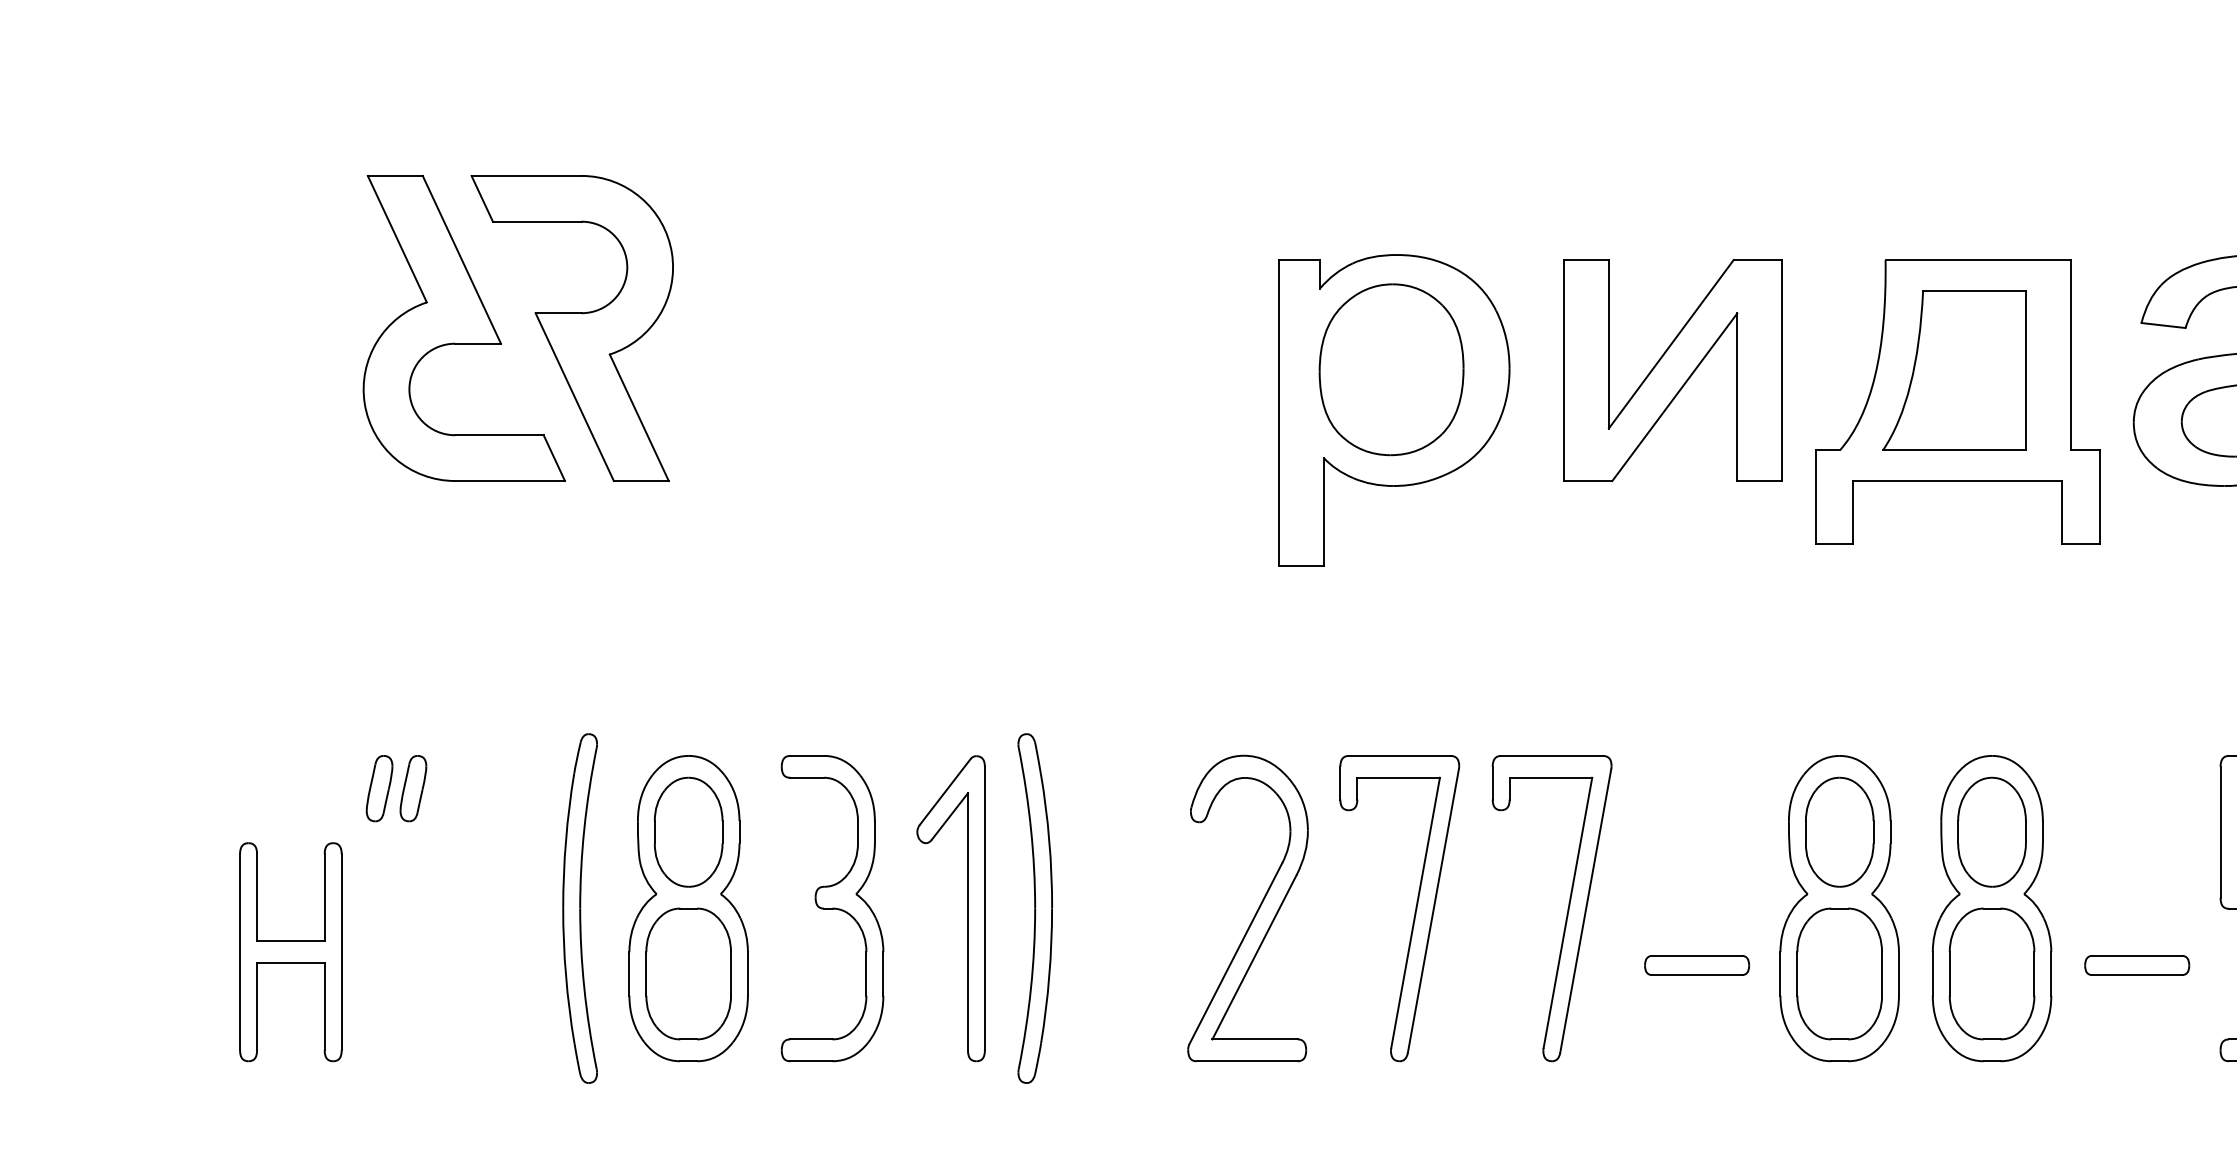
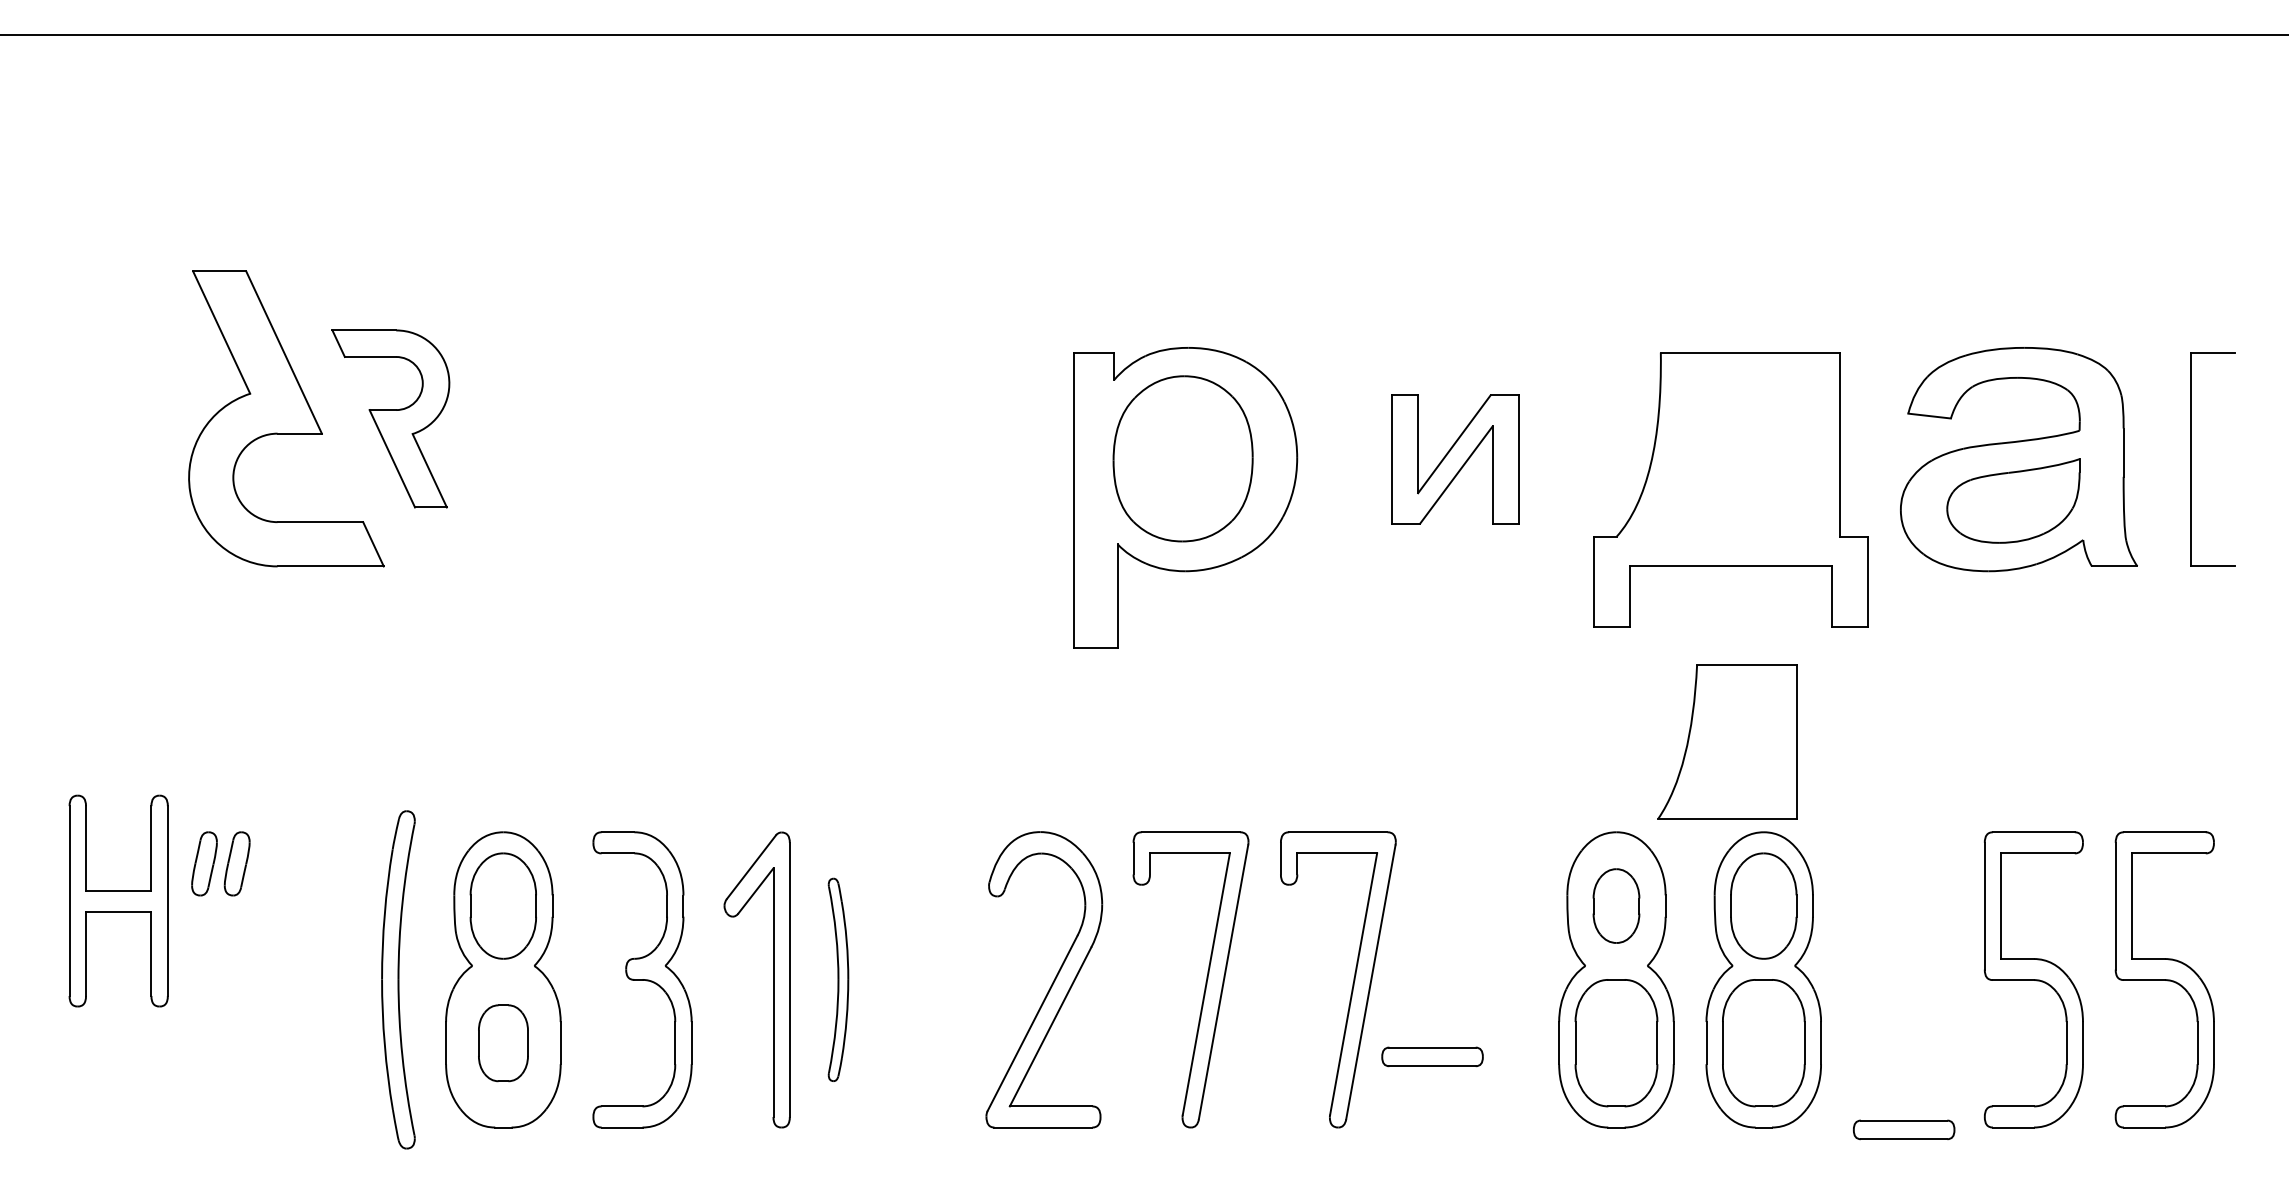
part: (571, 328) -> (390, 418), size x0.6
part: (1673, 370) -> (1455, 459), size x0.6
part: (1954, 370) -> (1727, 741), moved
part: (1839, 831) -> (1616, 905), size x0.7
part: (1035, 908) -> (838, 979), size x0.6
part: (290, 951) -> (118, 900), moved
part: (1697, 965) -> (1432, 1056), moved
part: (2137, 965) -> (1904, 1129), moved
part: (688, 974) -> (503, 1043), size x0.6

